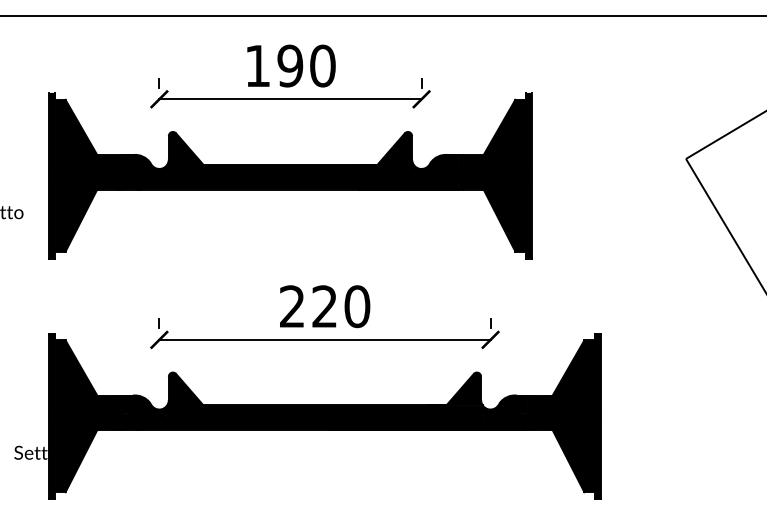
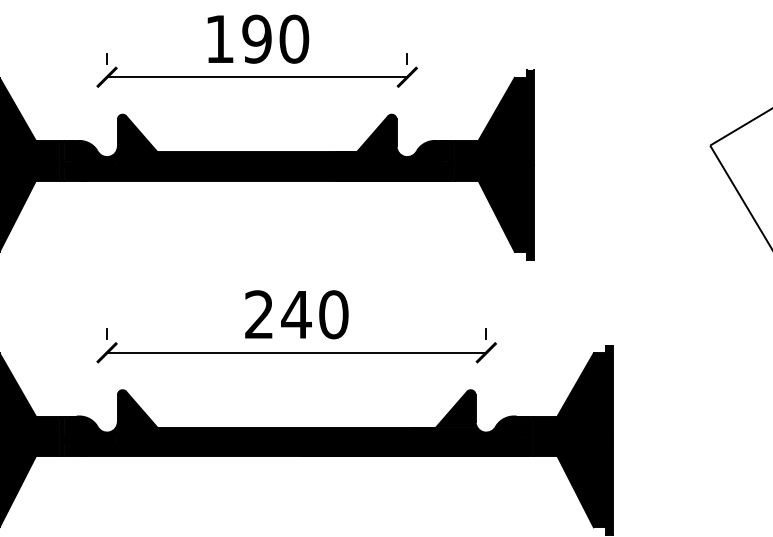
text: (324, 306) -> (296, 314), 220 -> 240

